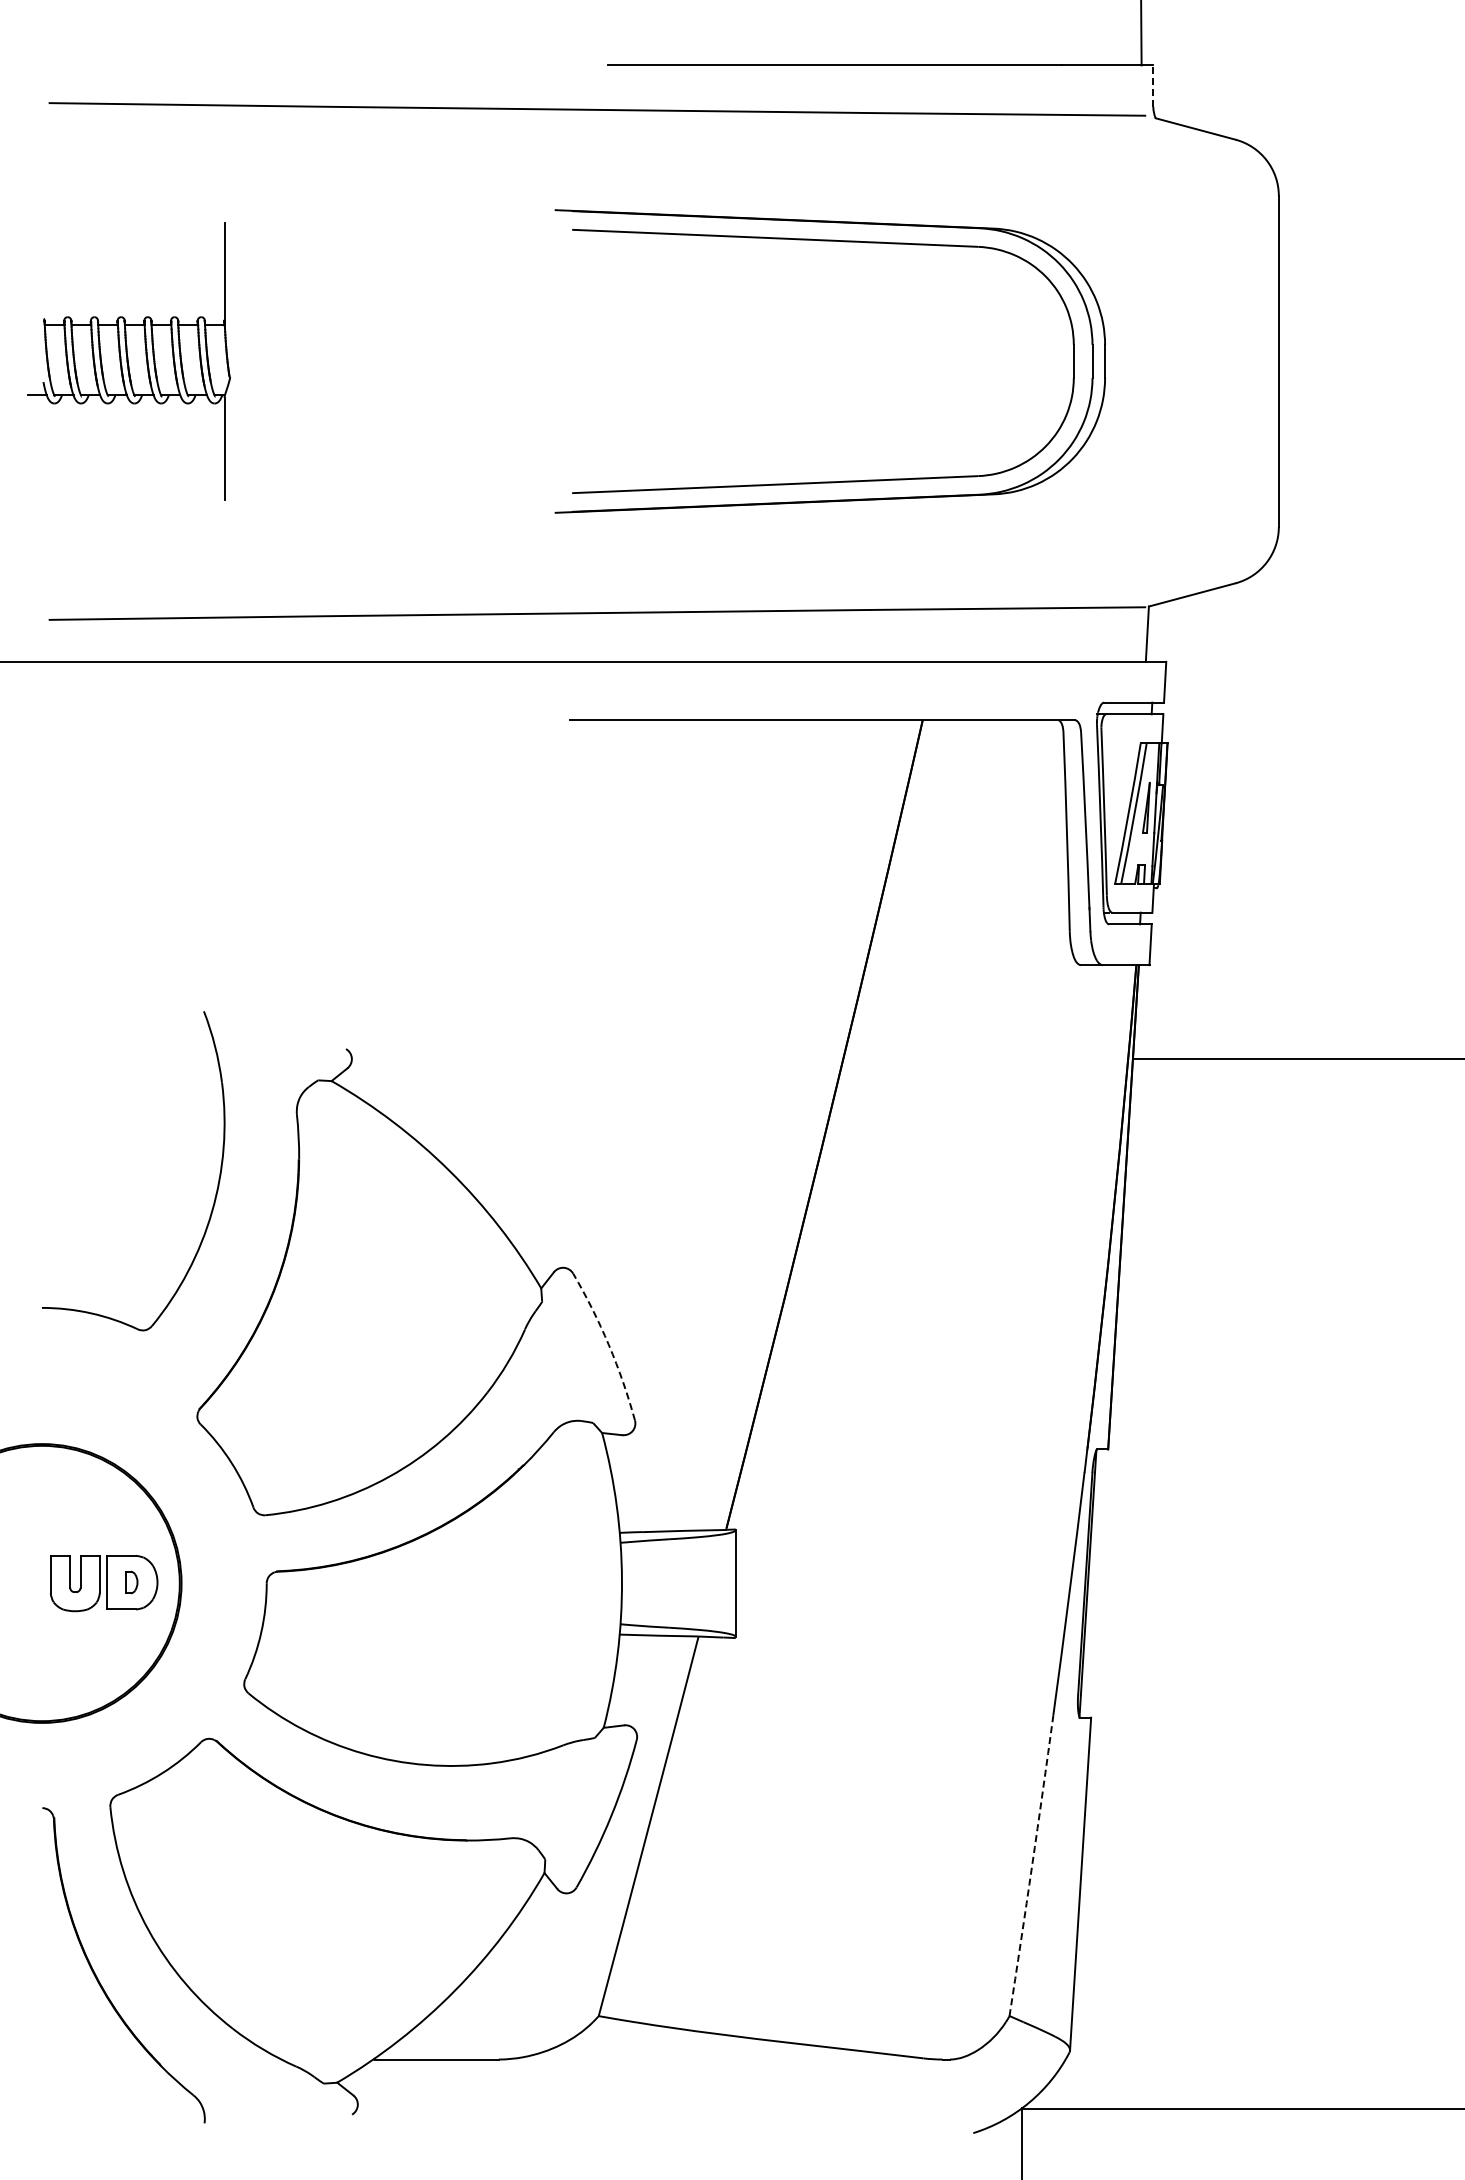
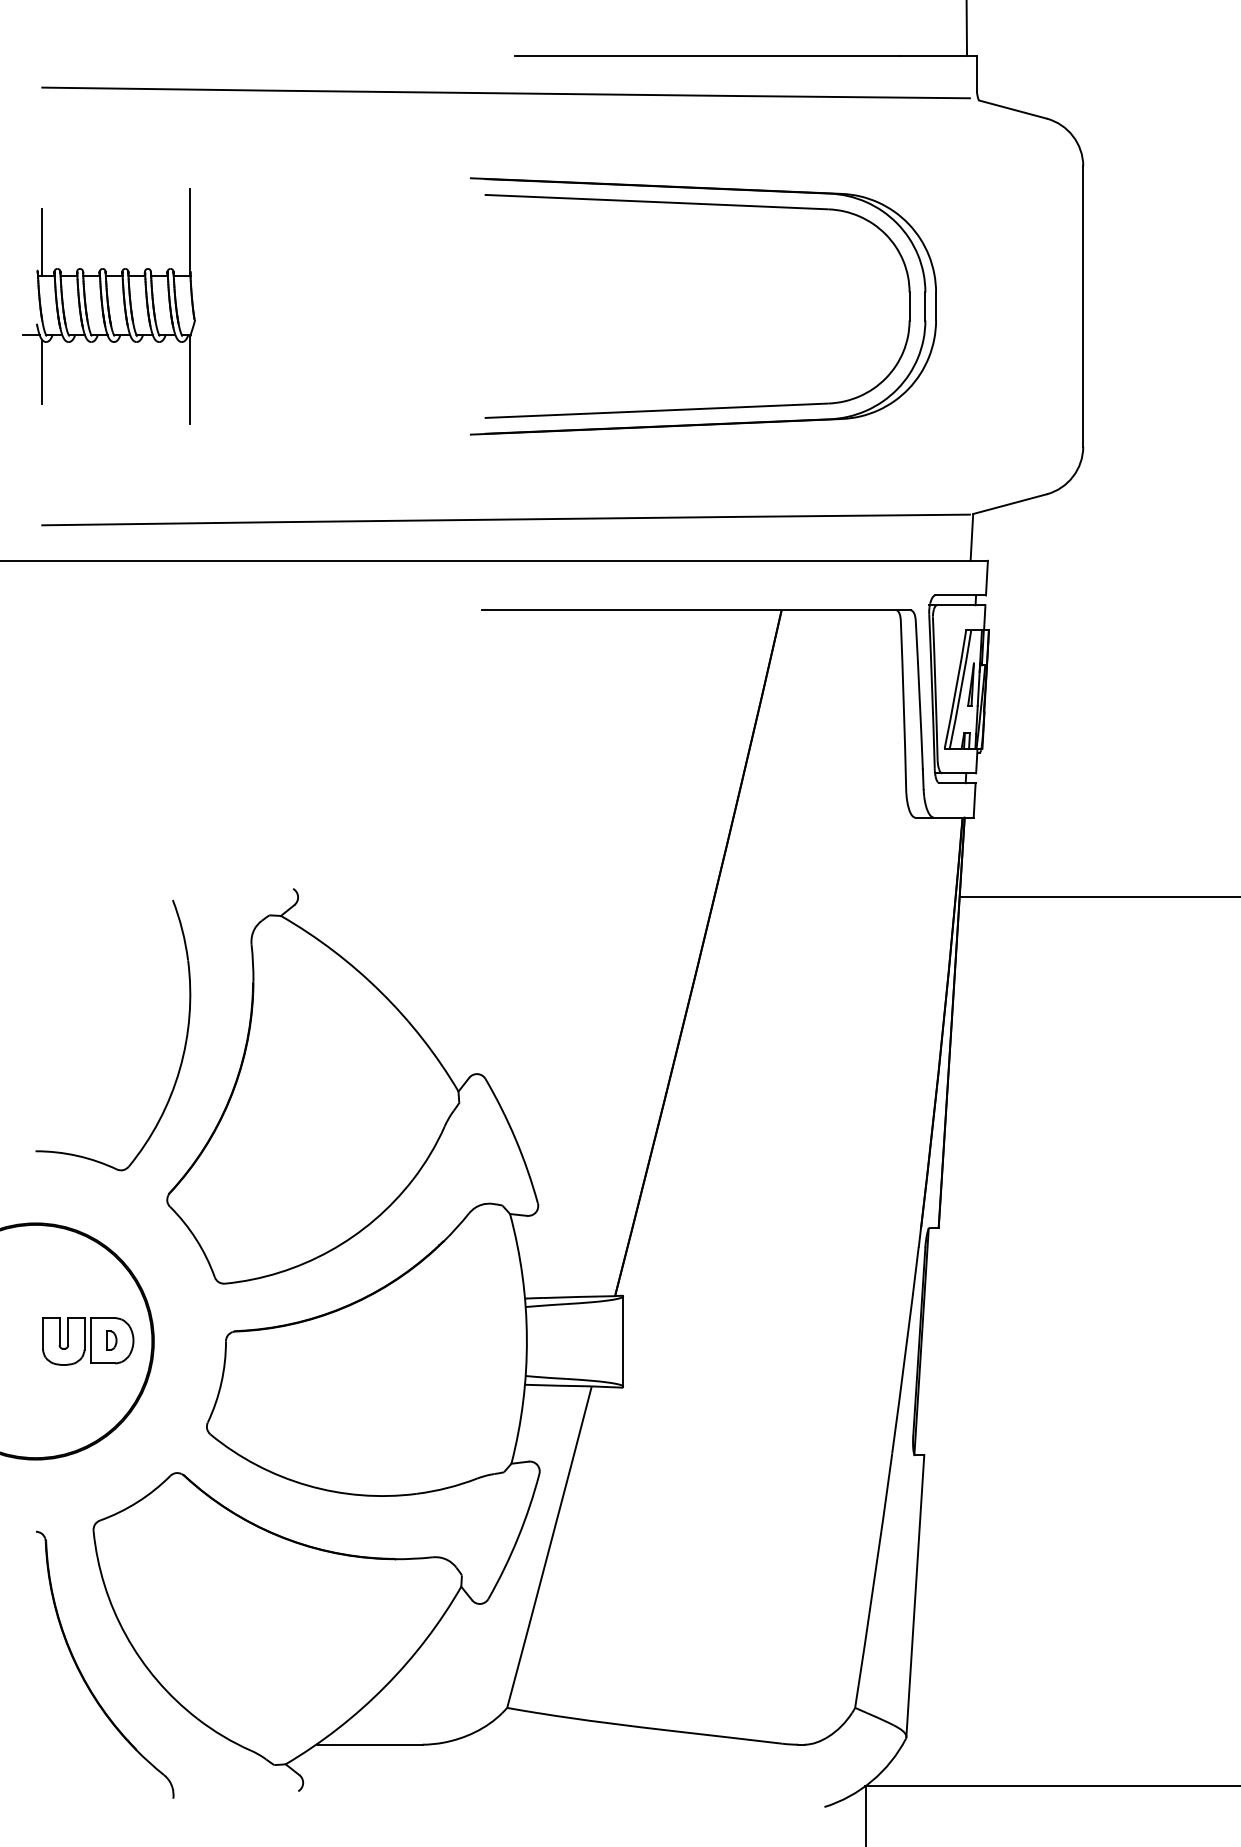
line: (1153, 86) -> (977, 73), dashed -> solid
line: (49, 285) -> (41, 242), added
line: (49, 438) -> (41, 371), added
part: (217, 1183) -> (184, 1045), moved
arc: (608, 1345) -> (515, 1139), dashed -> solid
arc: (1032, 1865) -> (874, 1580), dashed -> solid

